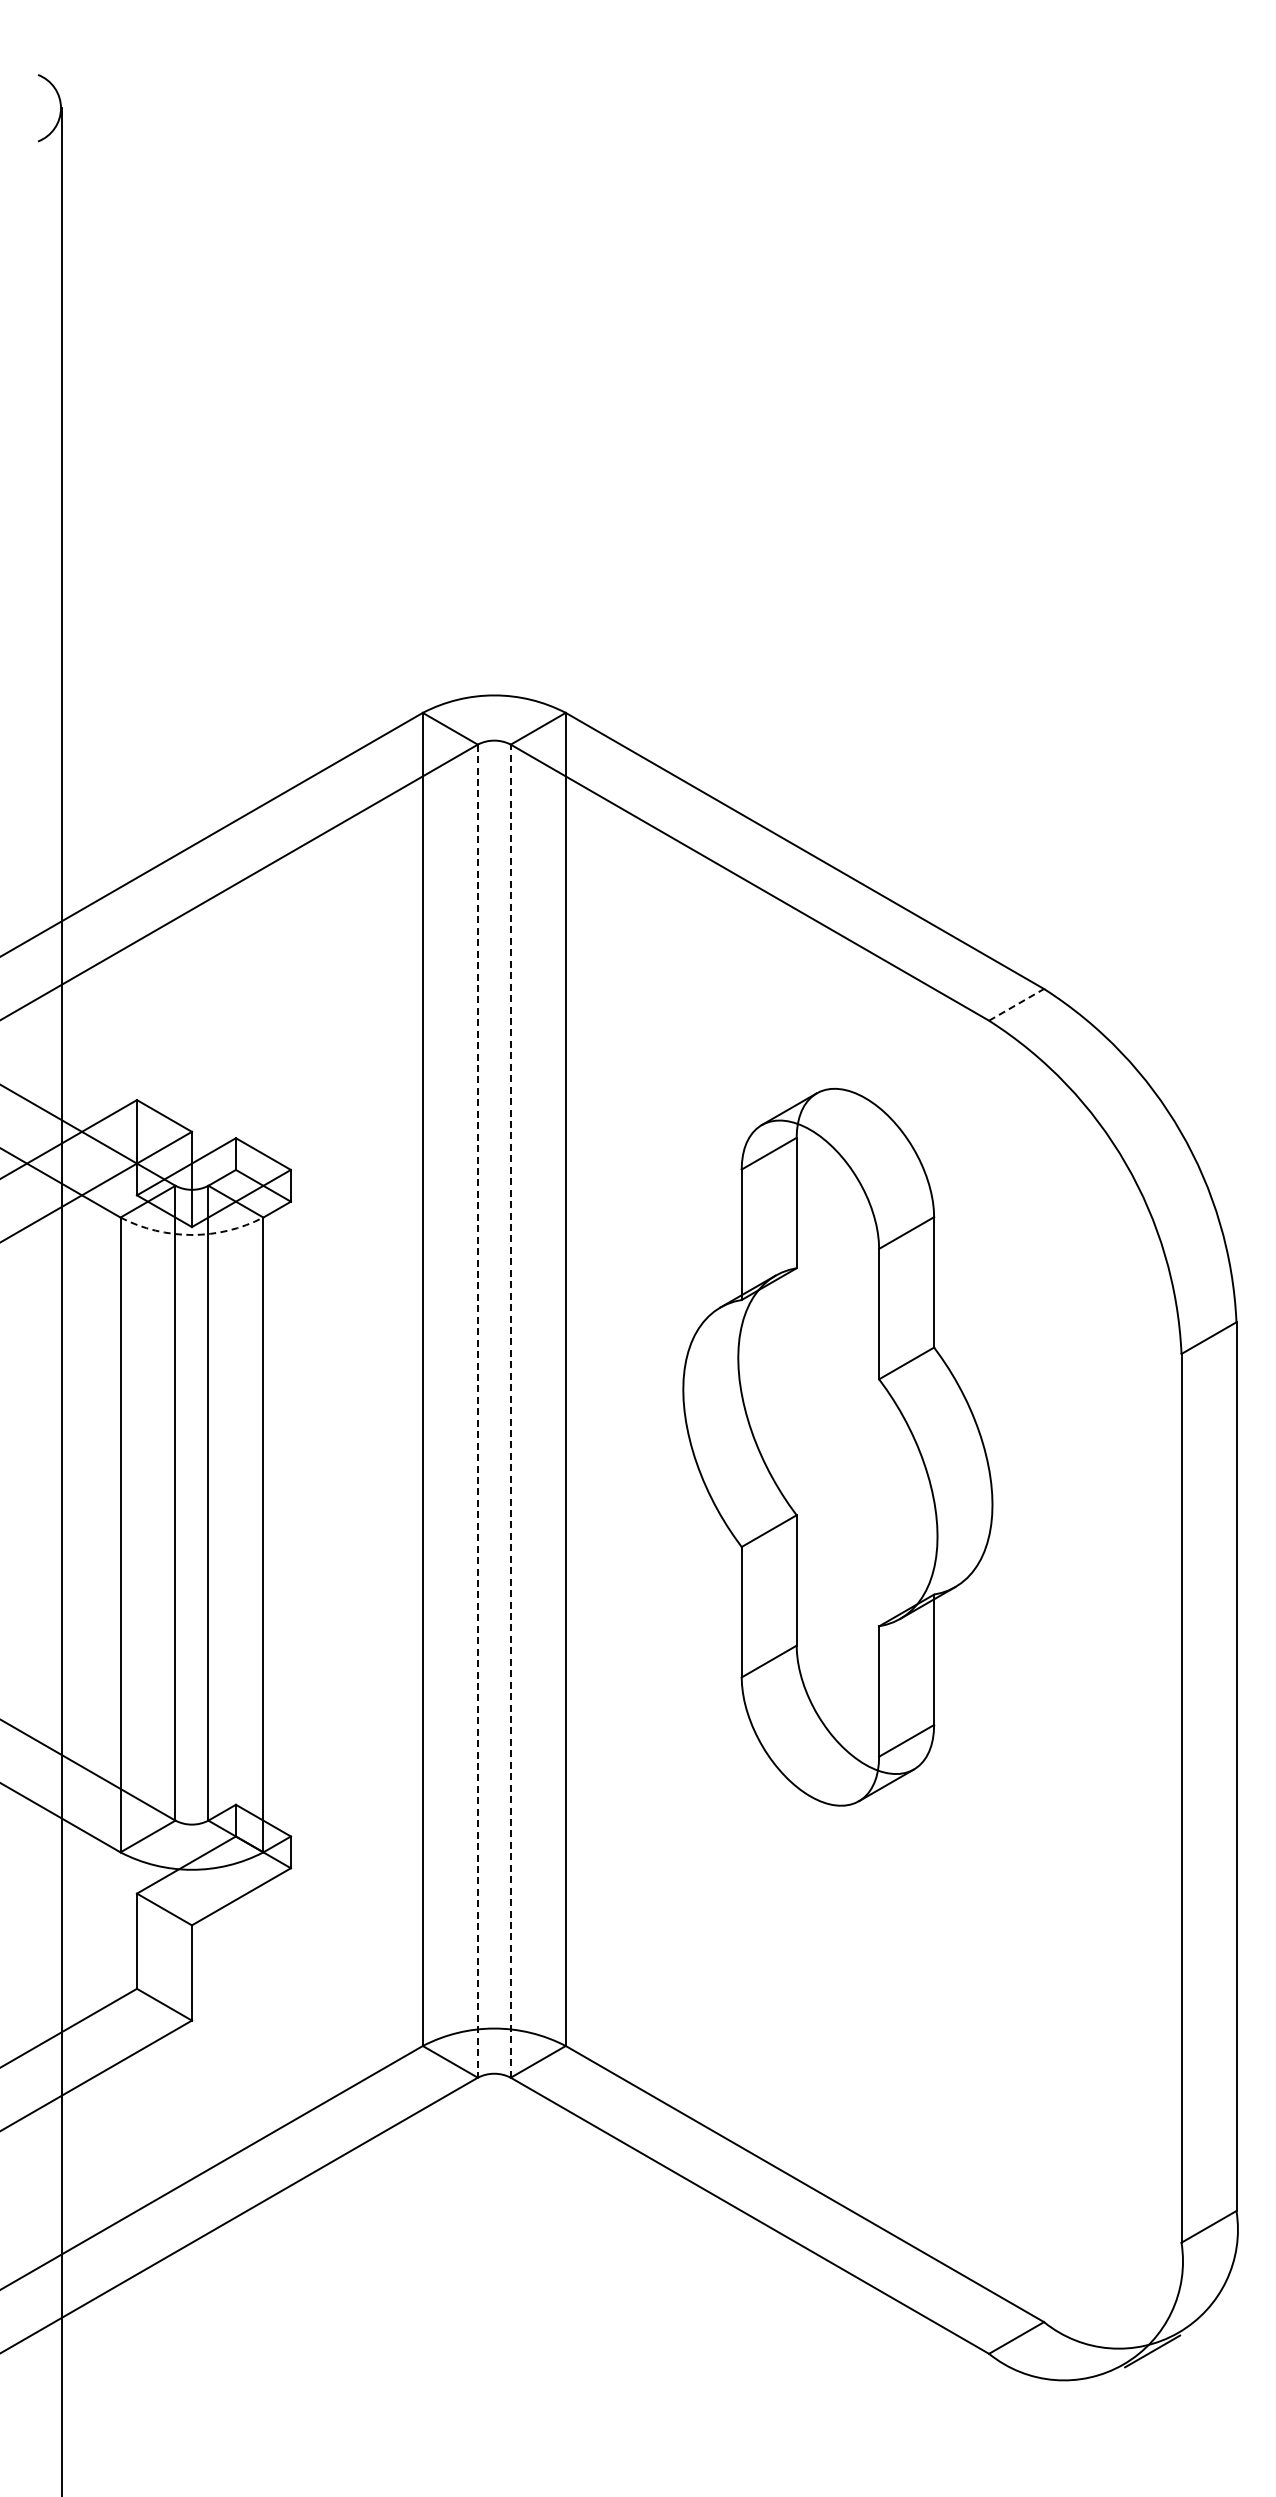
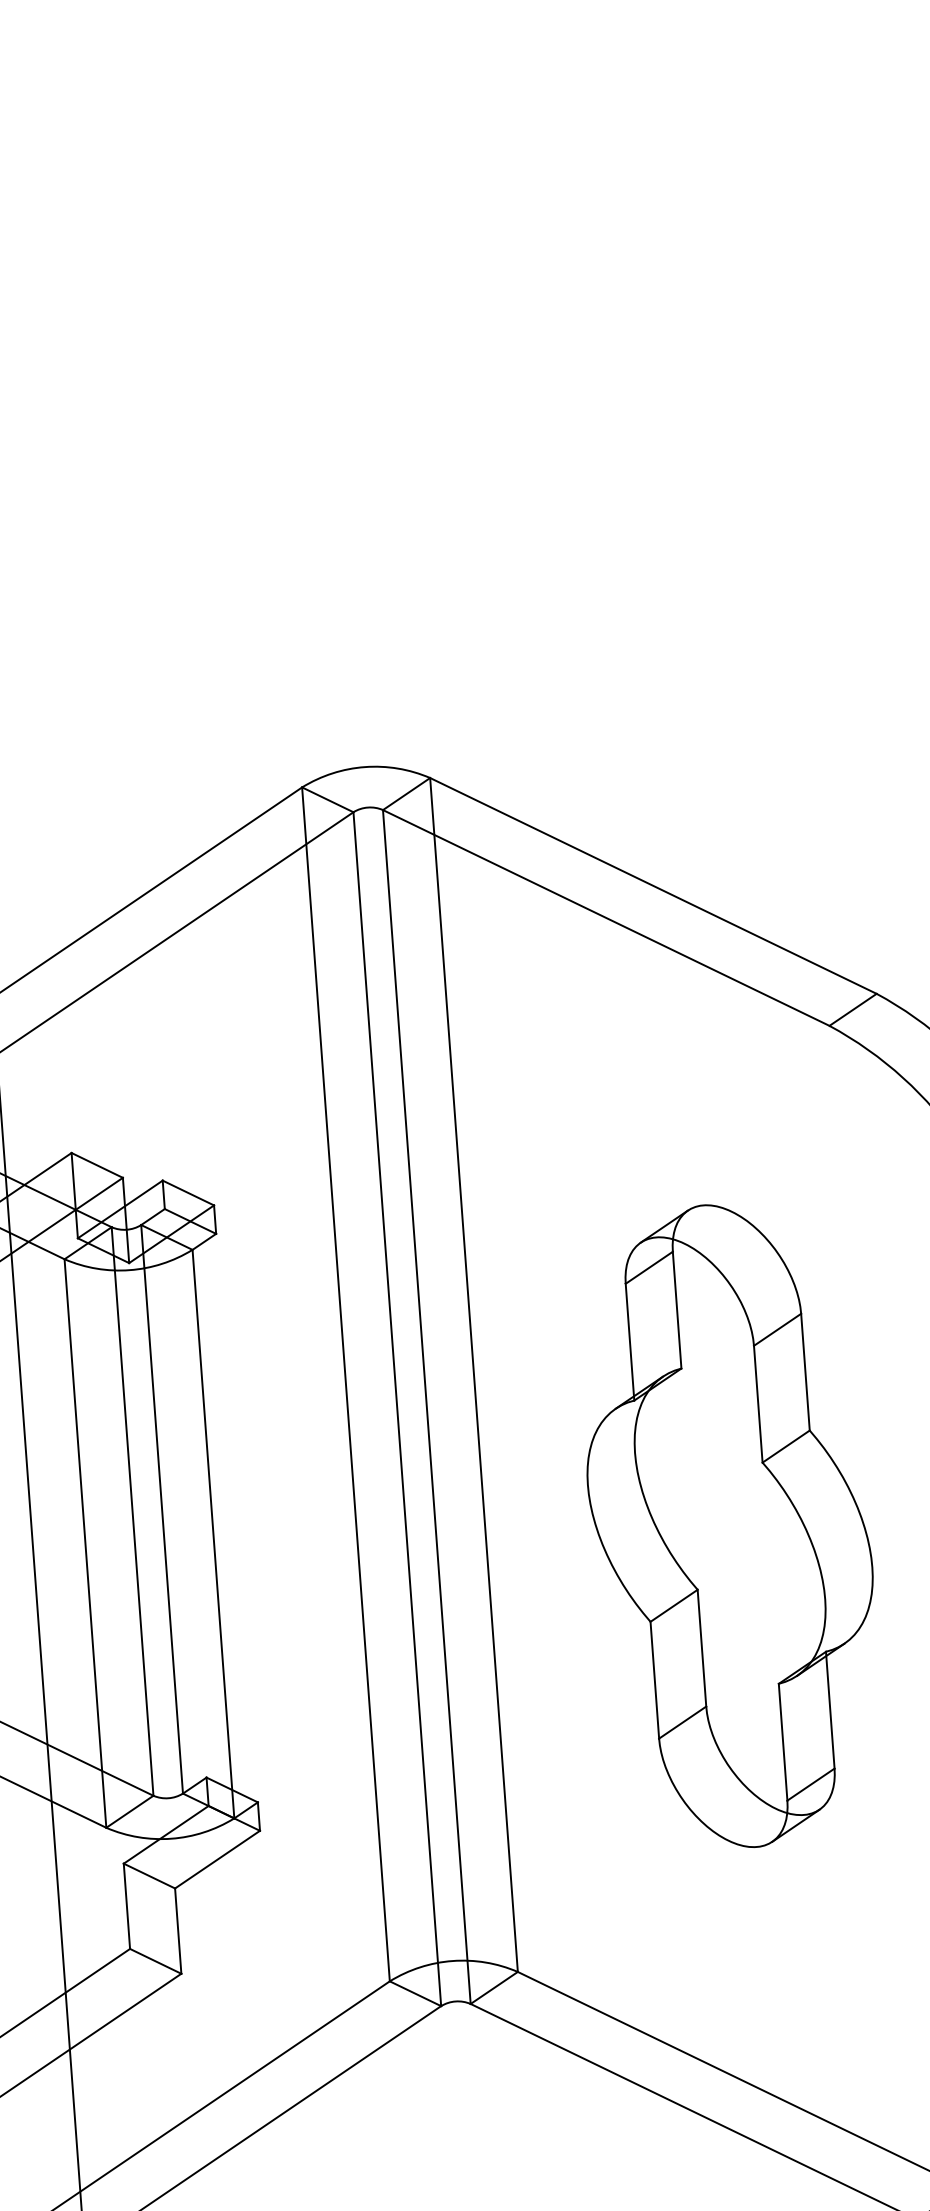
line: (1016, 1004) -> (852, 1009), dashed -> solid
arc: (191, 1234) -> (129, 1269), dashed -> solid
line: (477, 1411) -> (397, 1409), dashed -> solid
line: (510, 1411) -> (426, 1407), dashed -> solid
part: (837, 1446) -> (729, 1525), moved

